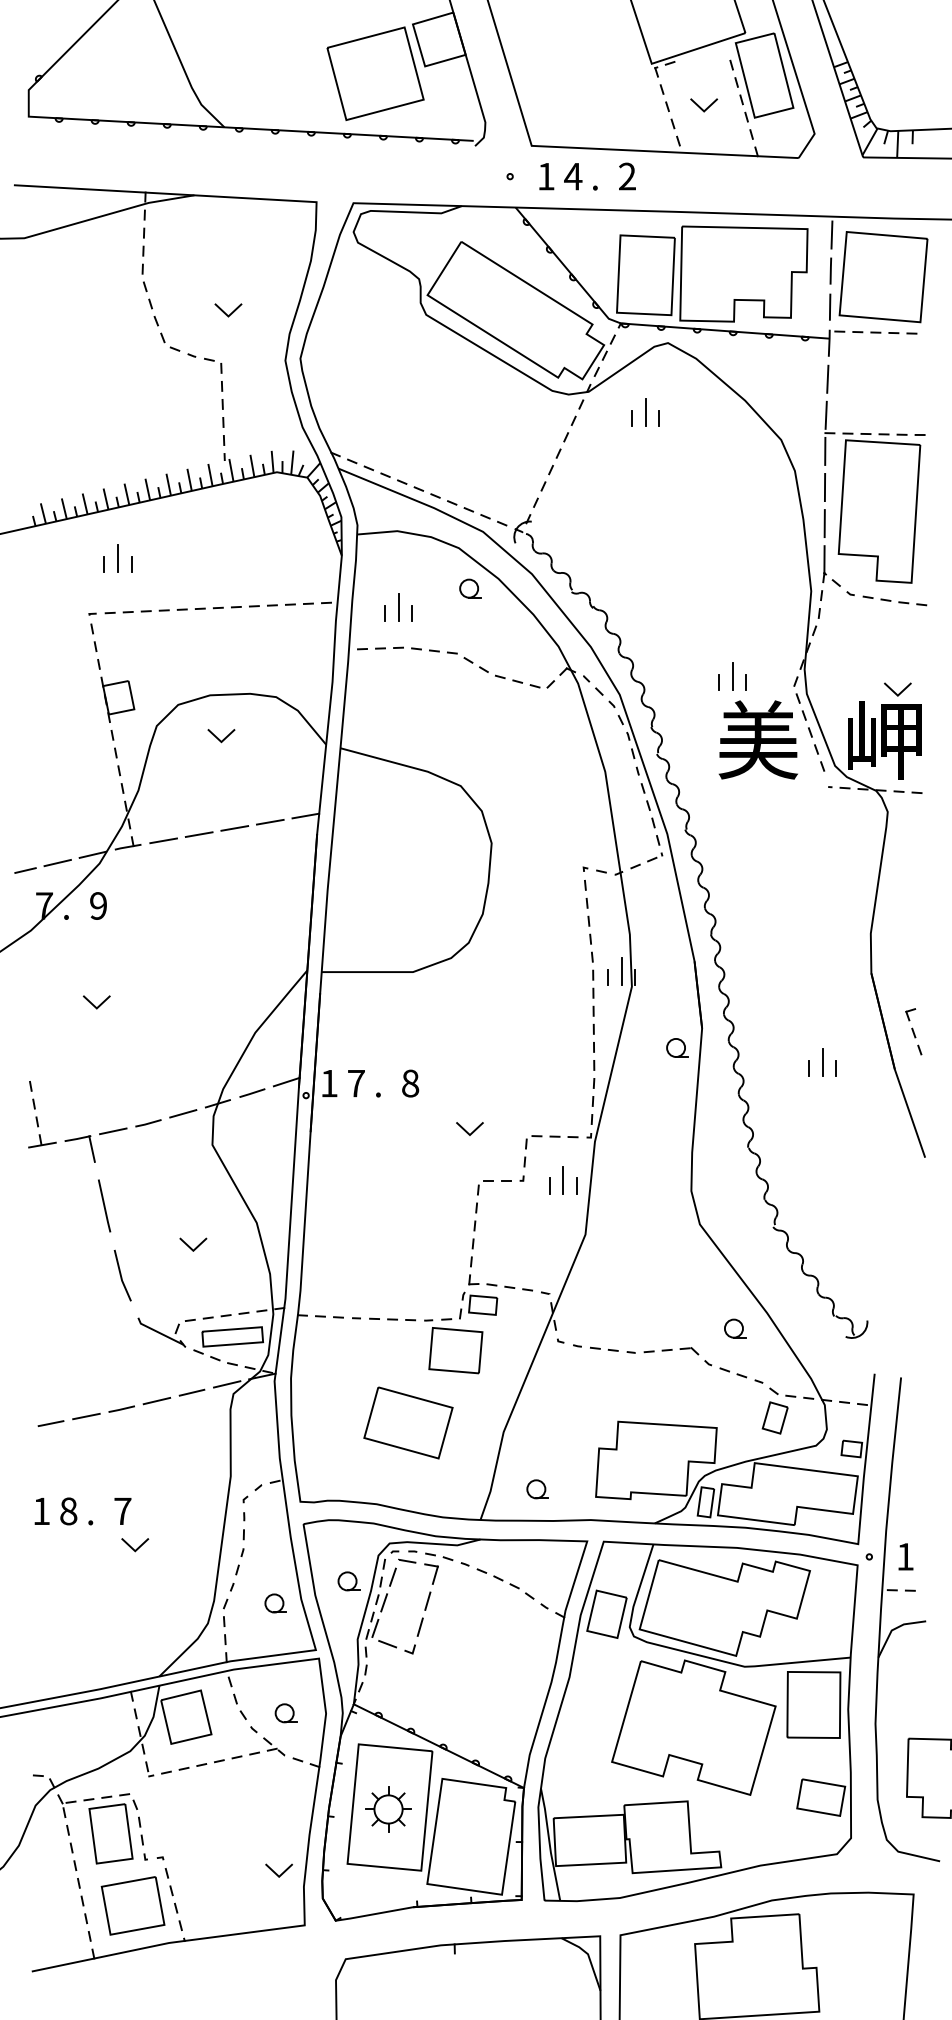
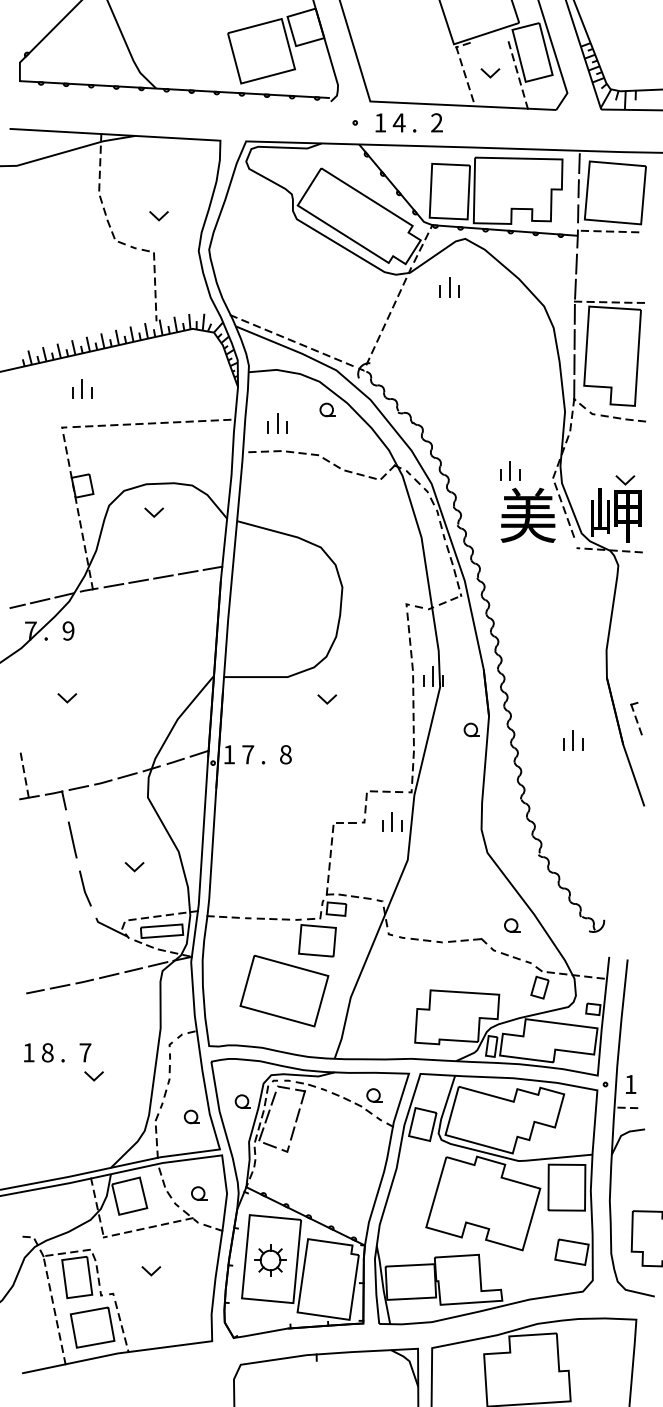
line: (467, 1130) -> (325, 700), moved
part: (408, 1423) -> (284, 991), size x1.43
part: (537, 1489) -> (374, 1095), moved
line: (280, 1872) -> (152, 1272), moved

